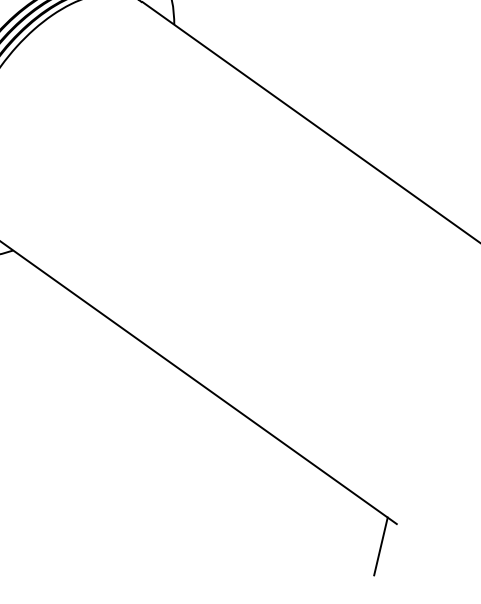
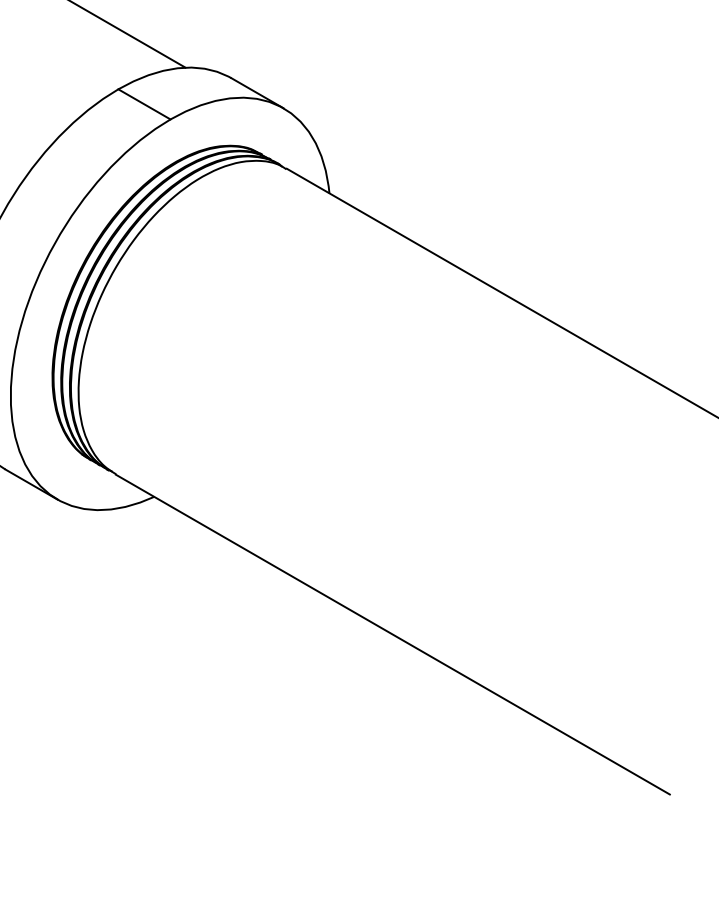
line: (380, 546) -> (652, 824), removed

